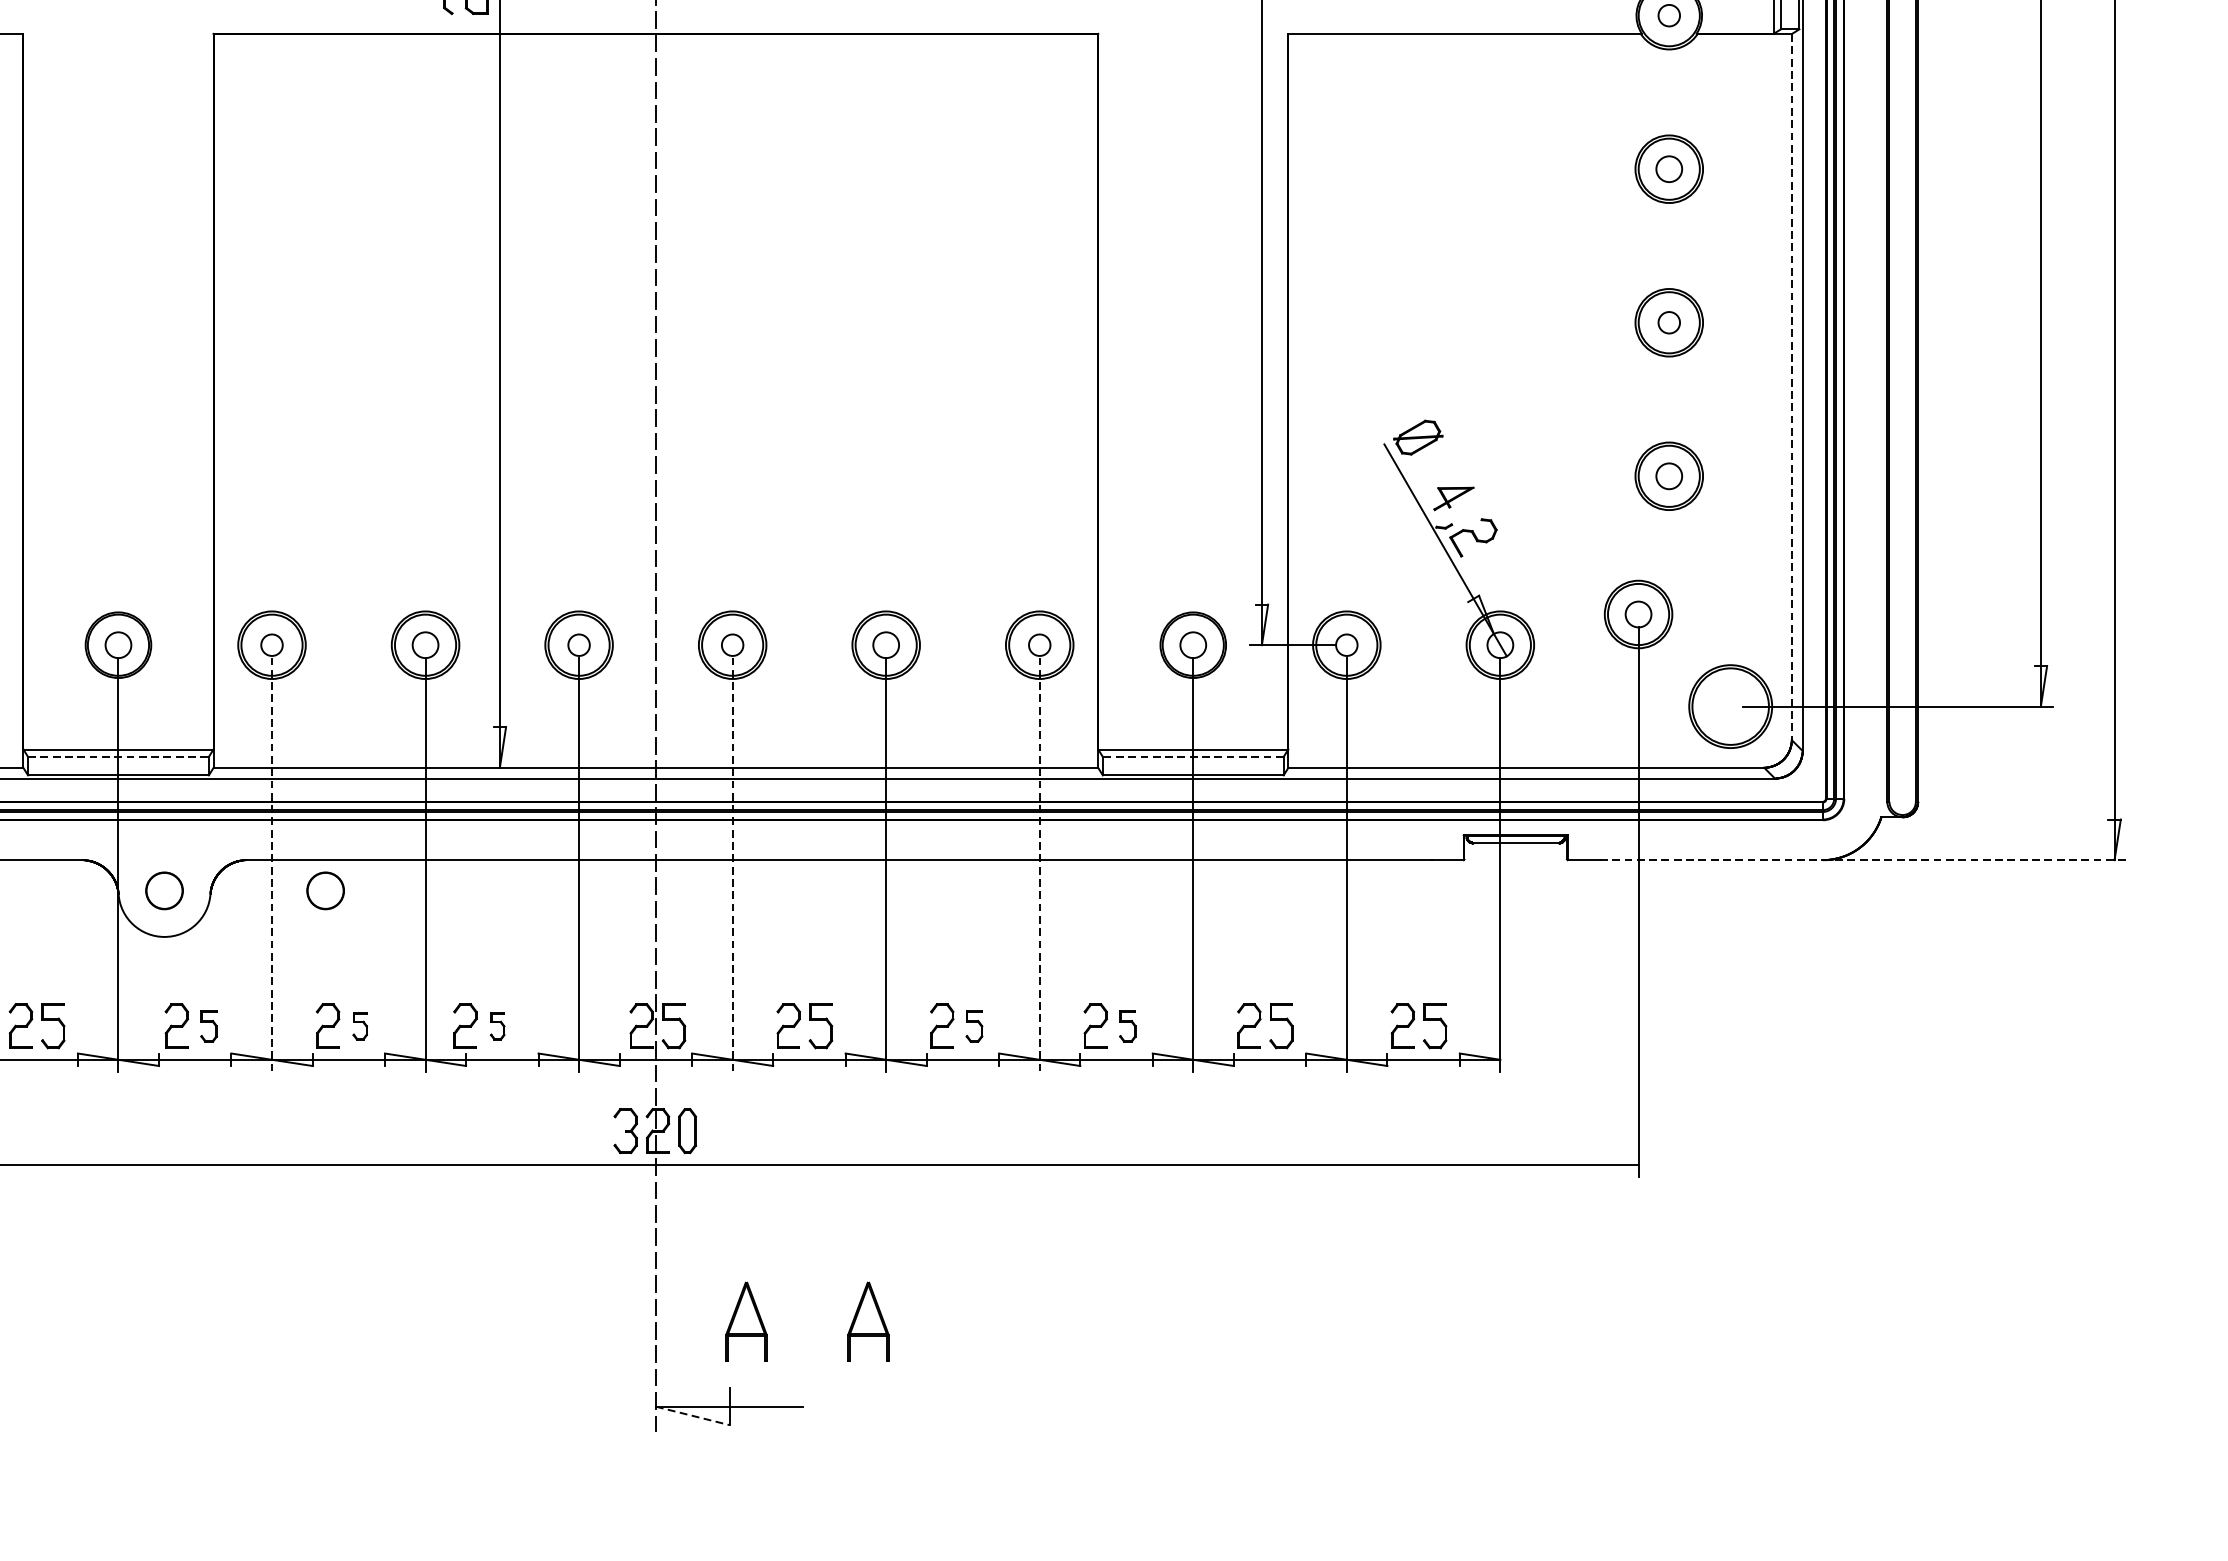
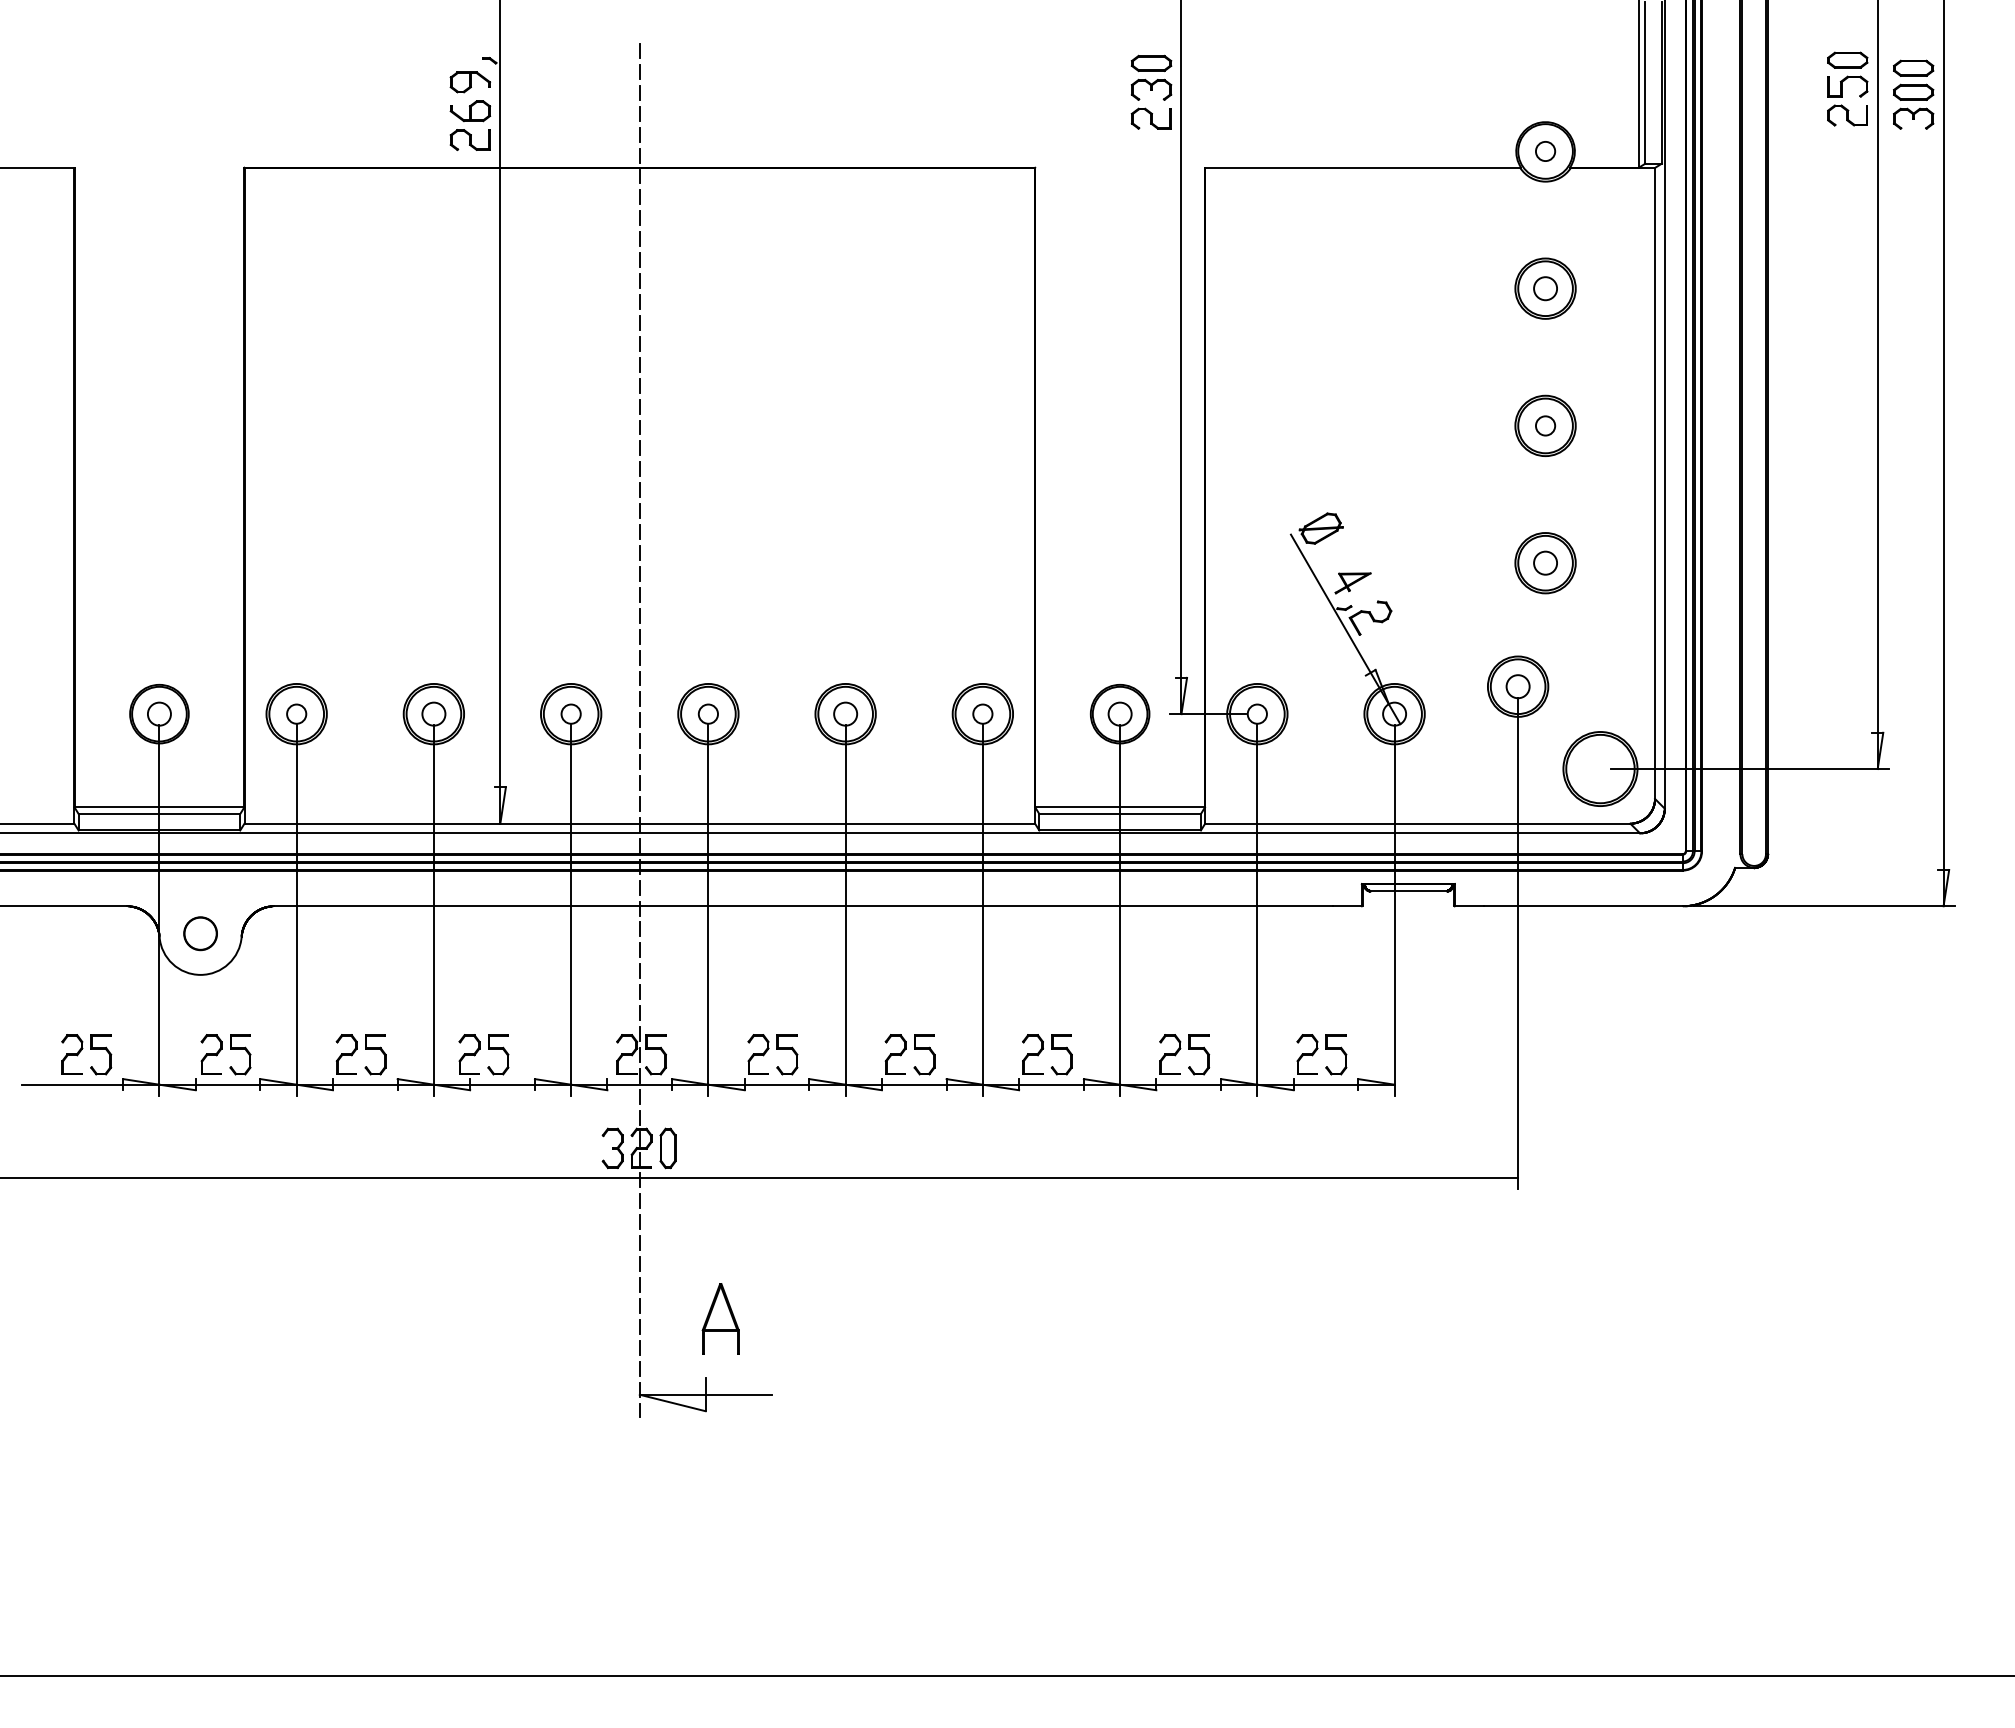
line: (1792, 387) -> (1655, 483), dashed -> solid
line: (118, 757) -> (159, 814), dashed -> solid
line: (1193, 757) -> (1120, 814), dashed -> solid
line: (1711, 860) -> (1583, 906), dashed -> solid
line: (1981, 860) -> (1824, 906), dashed -> solid
line: (271, 864) -> (296, 910), dashed -> solid
line: (732, 864) -> (708, 910), dashed -> solid
line: (1039, 864) -> (982, 910), dashed -> solid
part: (325, 890) -> (344, 933), removed
part: (209, 1025) -> (240, 1054), size x1.43
part: (360, 1025) -> (375, 1054), size x1.67
part: (497, 1025) -> (498, 1054), size x1.67
part: (974, 1025) -> (924, 1054), size x1.43
part: (1127, 1025) -> (1061, 1054), size x1.43
part: (868, 1321) -> (829, 1318), removed
line: (692, 1415) -> (672, 1402), dashed -> solid

